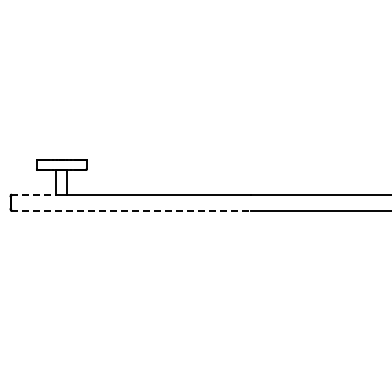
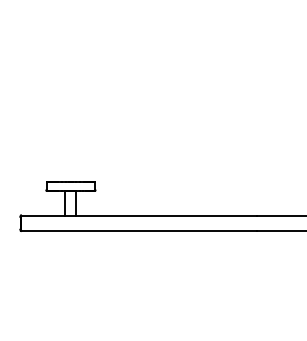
line: (34, 194) -> (43, 215), dashed -> solid
line: (130, 210) -> (138, 230), dashed -> solid

